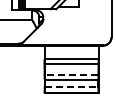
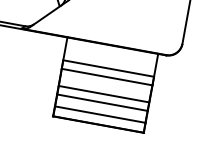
line: (71, 74) -> (103, 94), dashed -> solid
line: (71, 86) -> (100, 114), dashed -> solid

